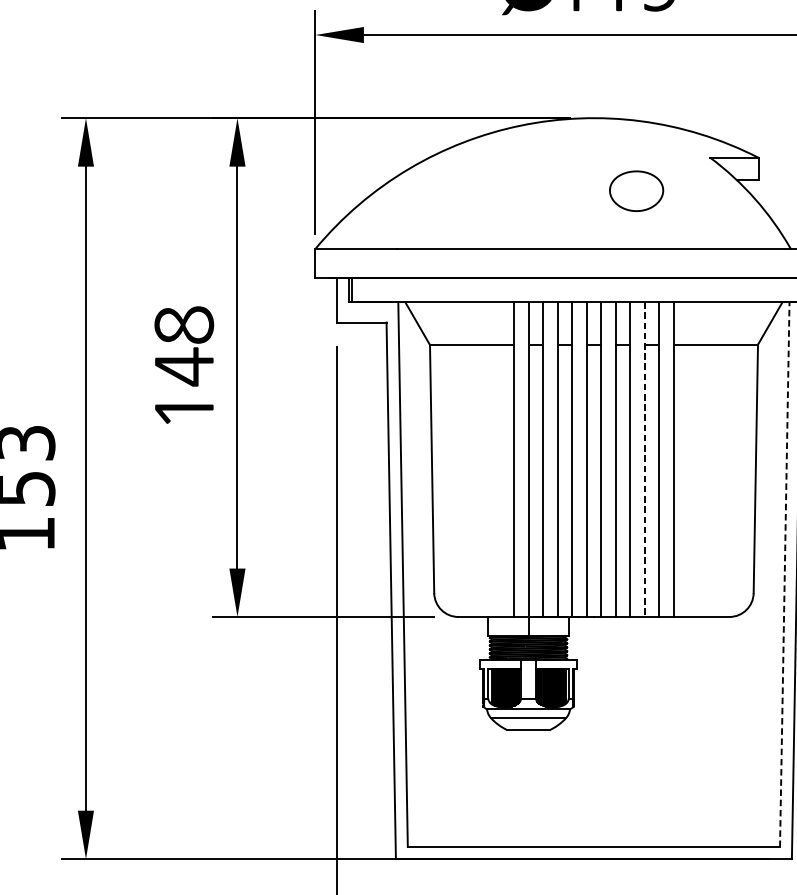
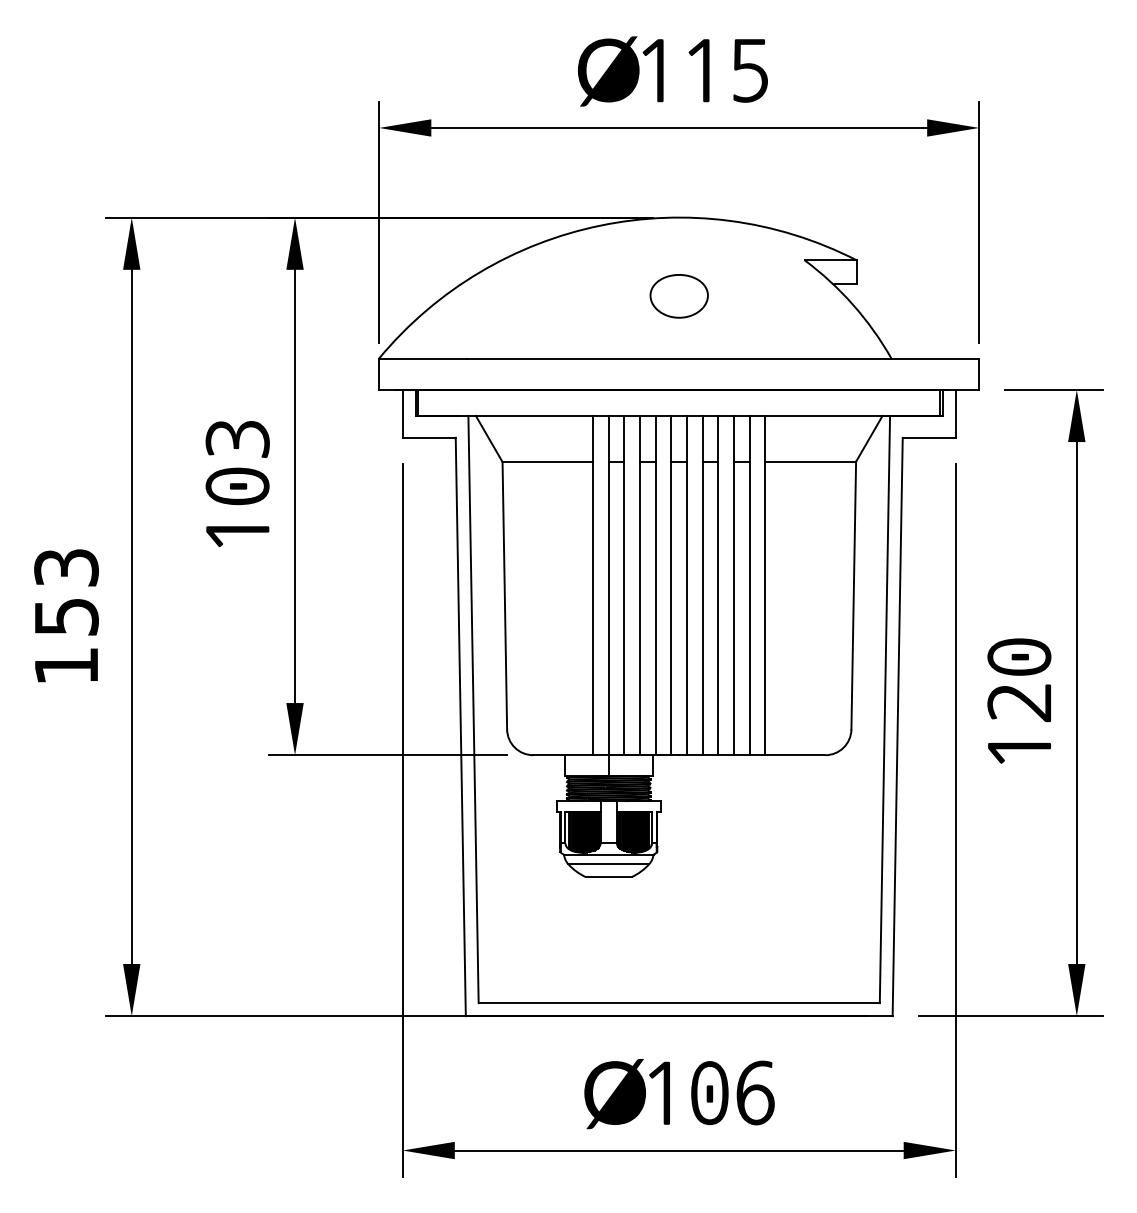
part: (635, 191) -> (678, 296), moved
text: (184, 346) -> (237, 463), 148 -> 103
line: (645, 459) -> (734, 585), dashed -> solid
line: (784, 574) -> (884, 709), dashed -> solid

